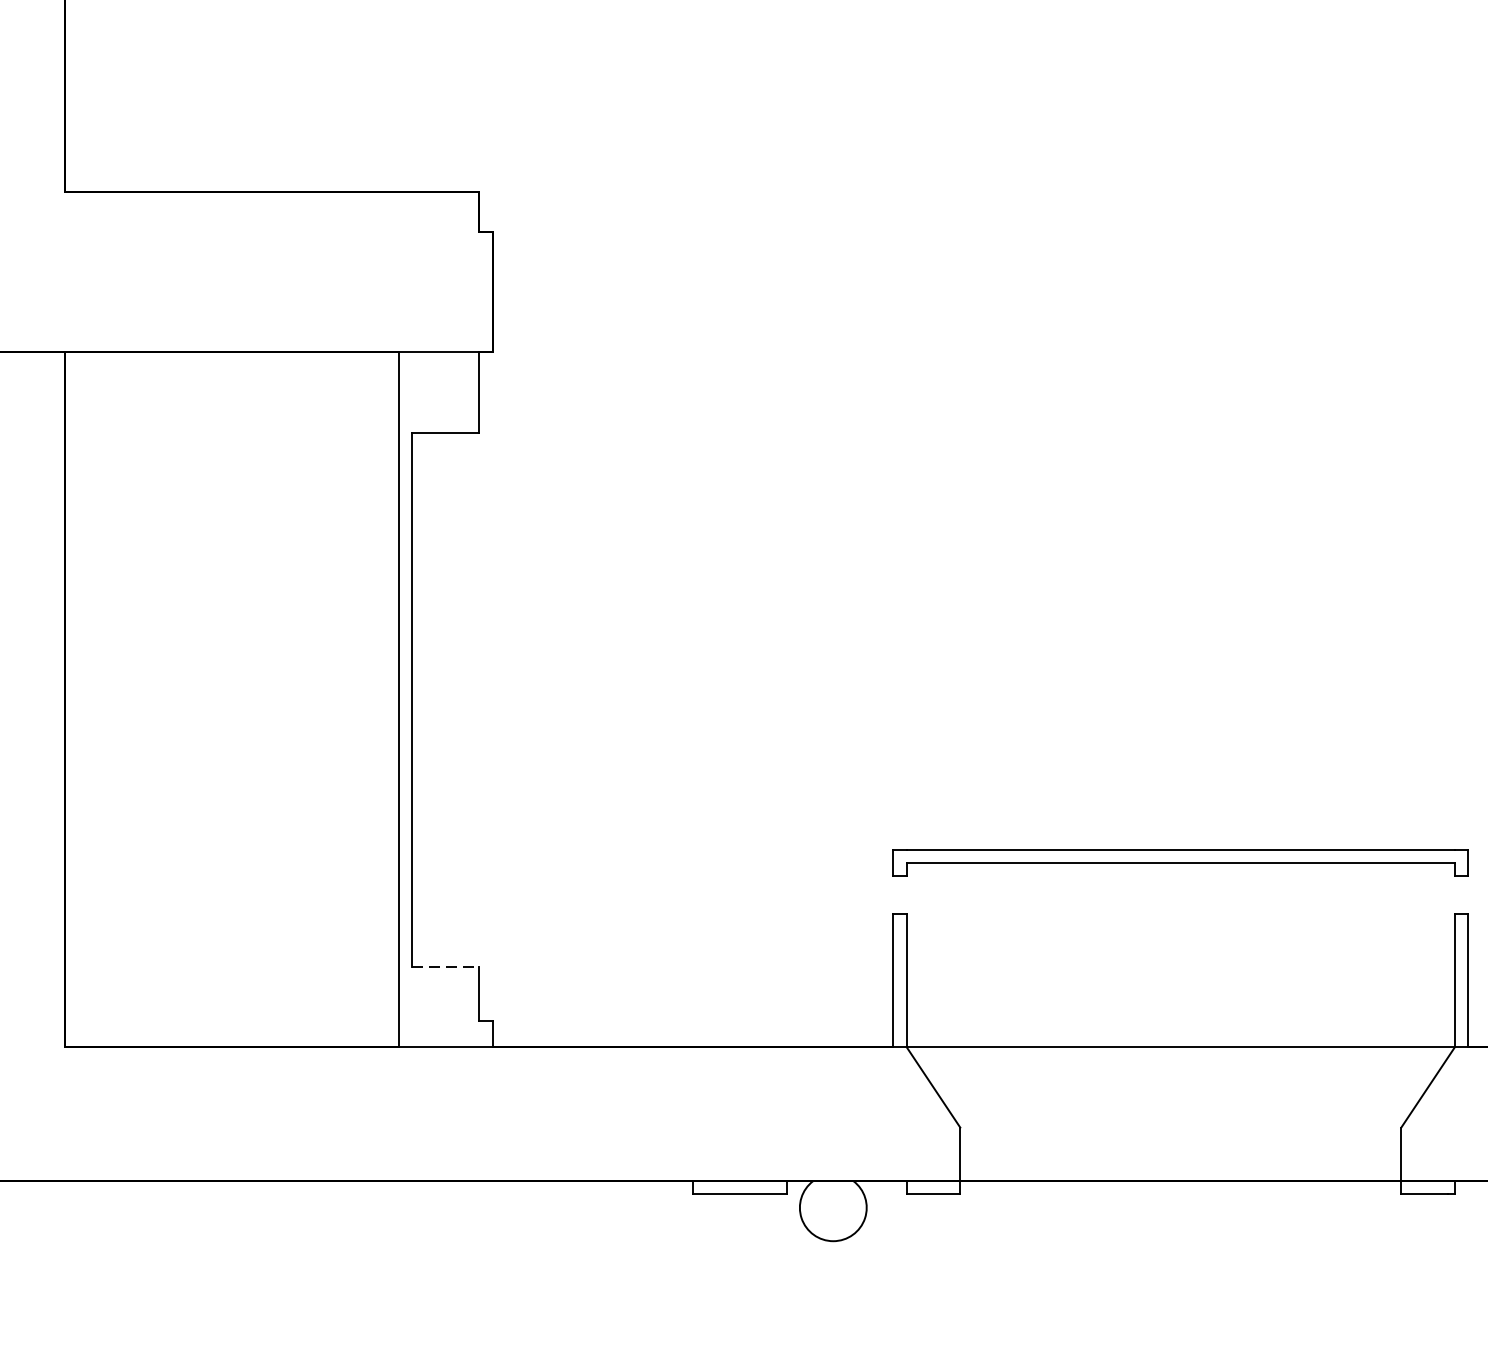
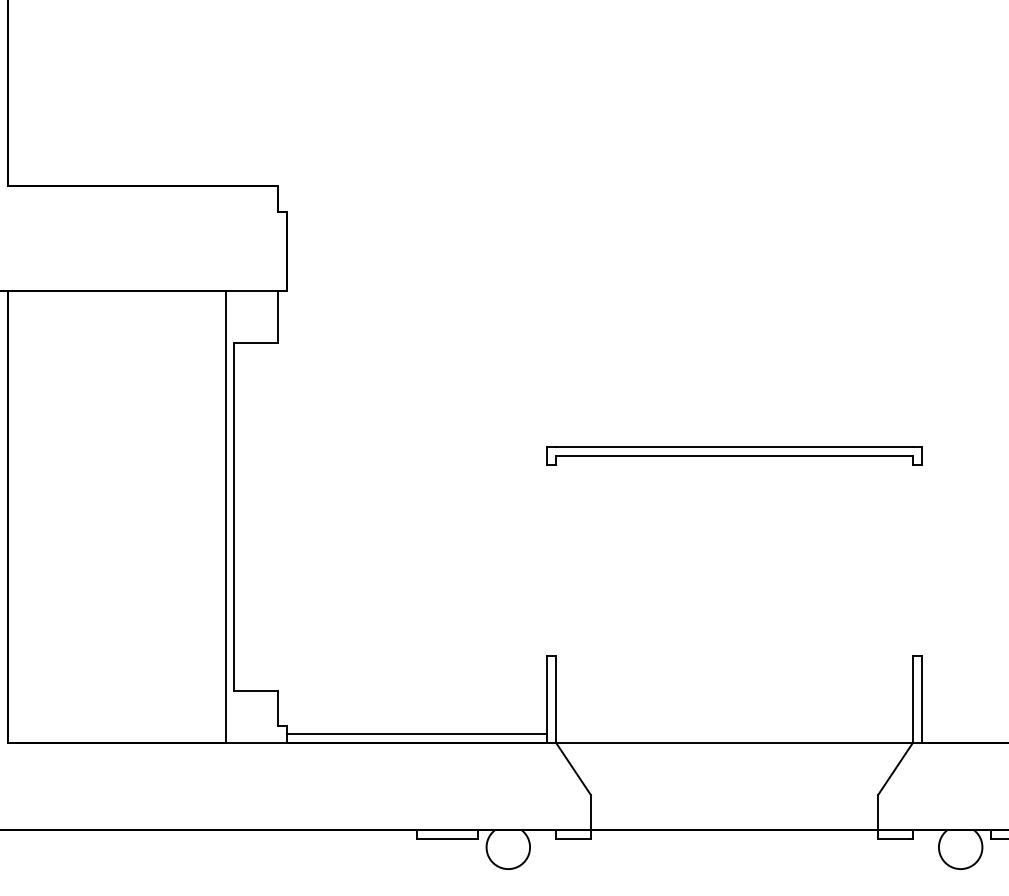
part: (1180, 862) -> (734, 455), moved
line: (446, 966) -> (256, 690), dashed -> solid
line: (692, 1034) -> (416, 734), added

